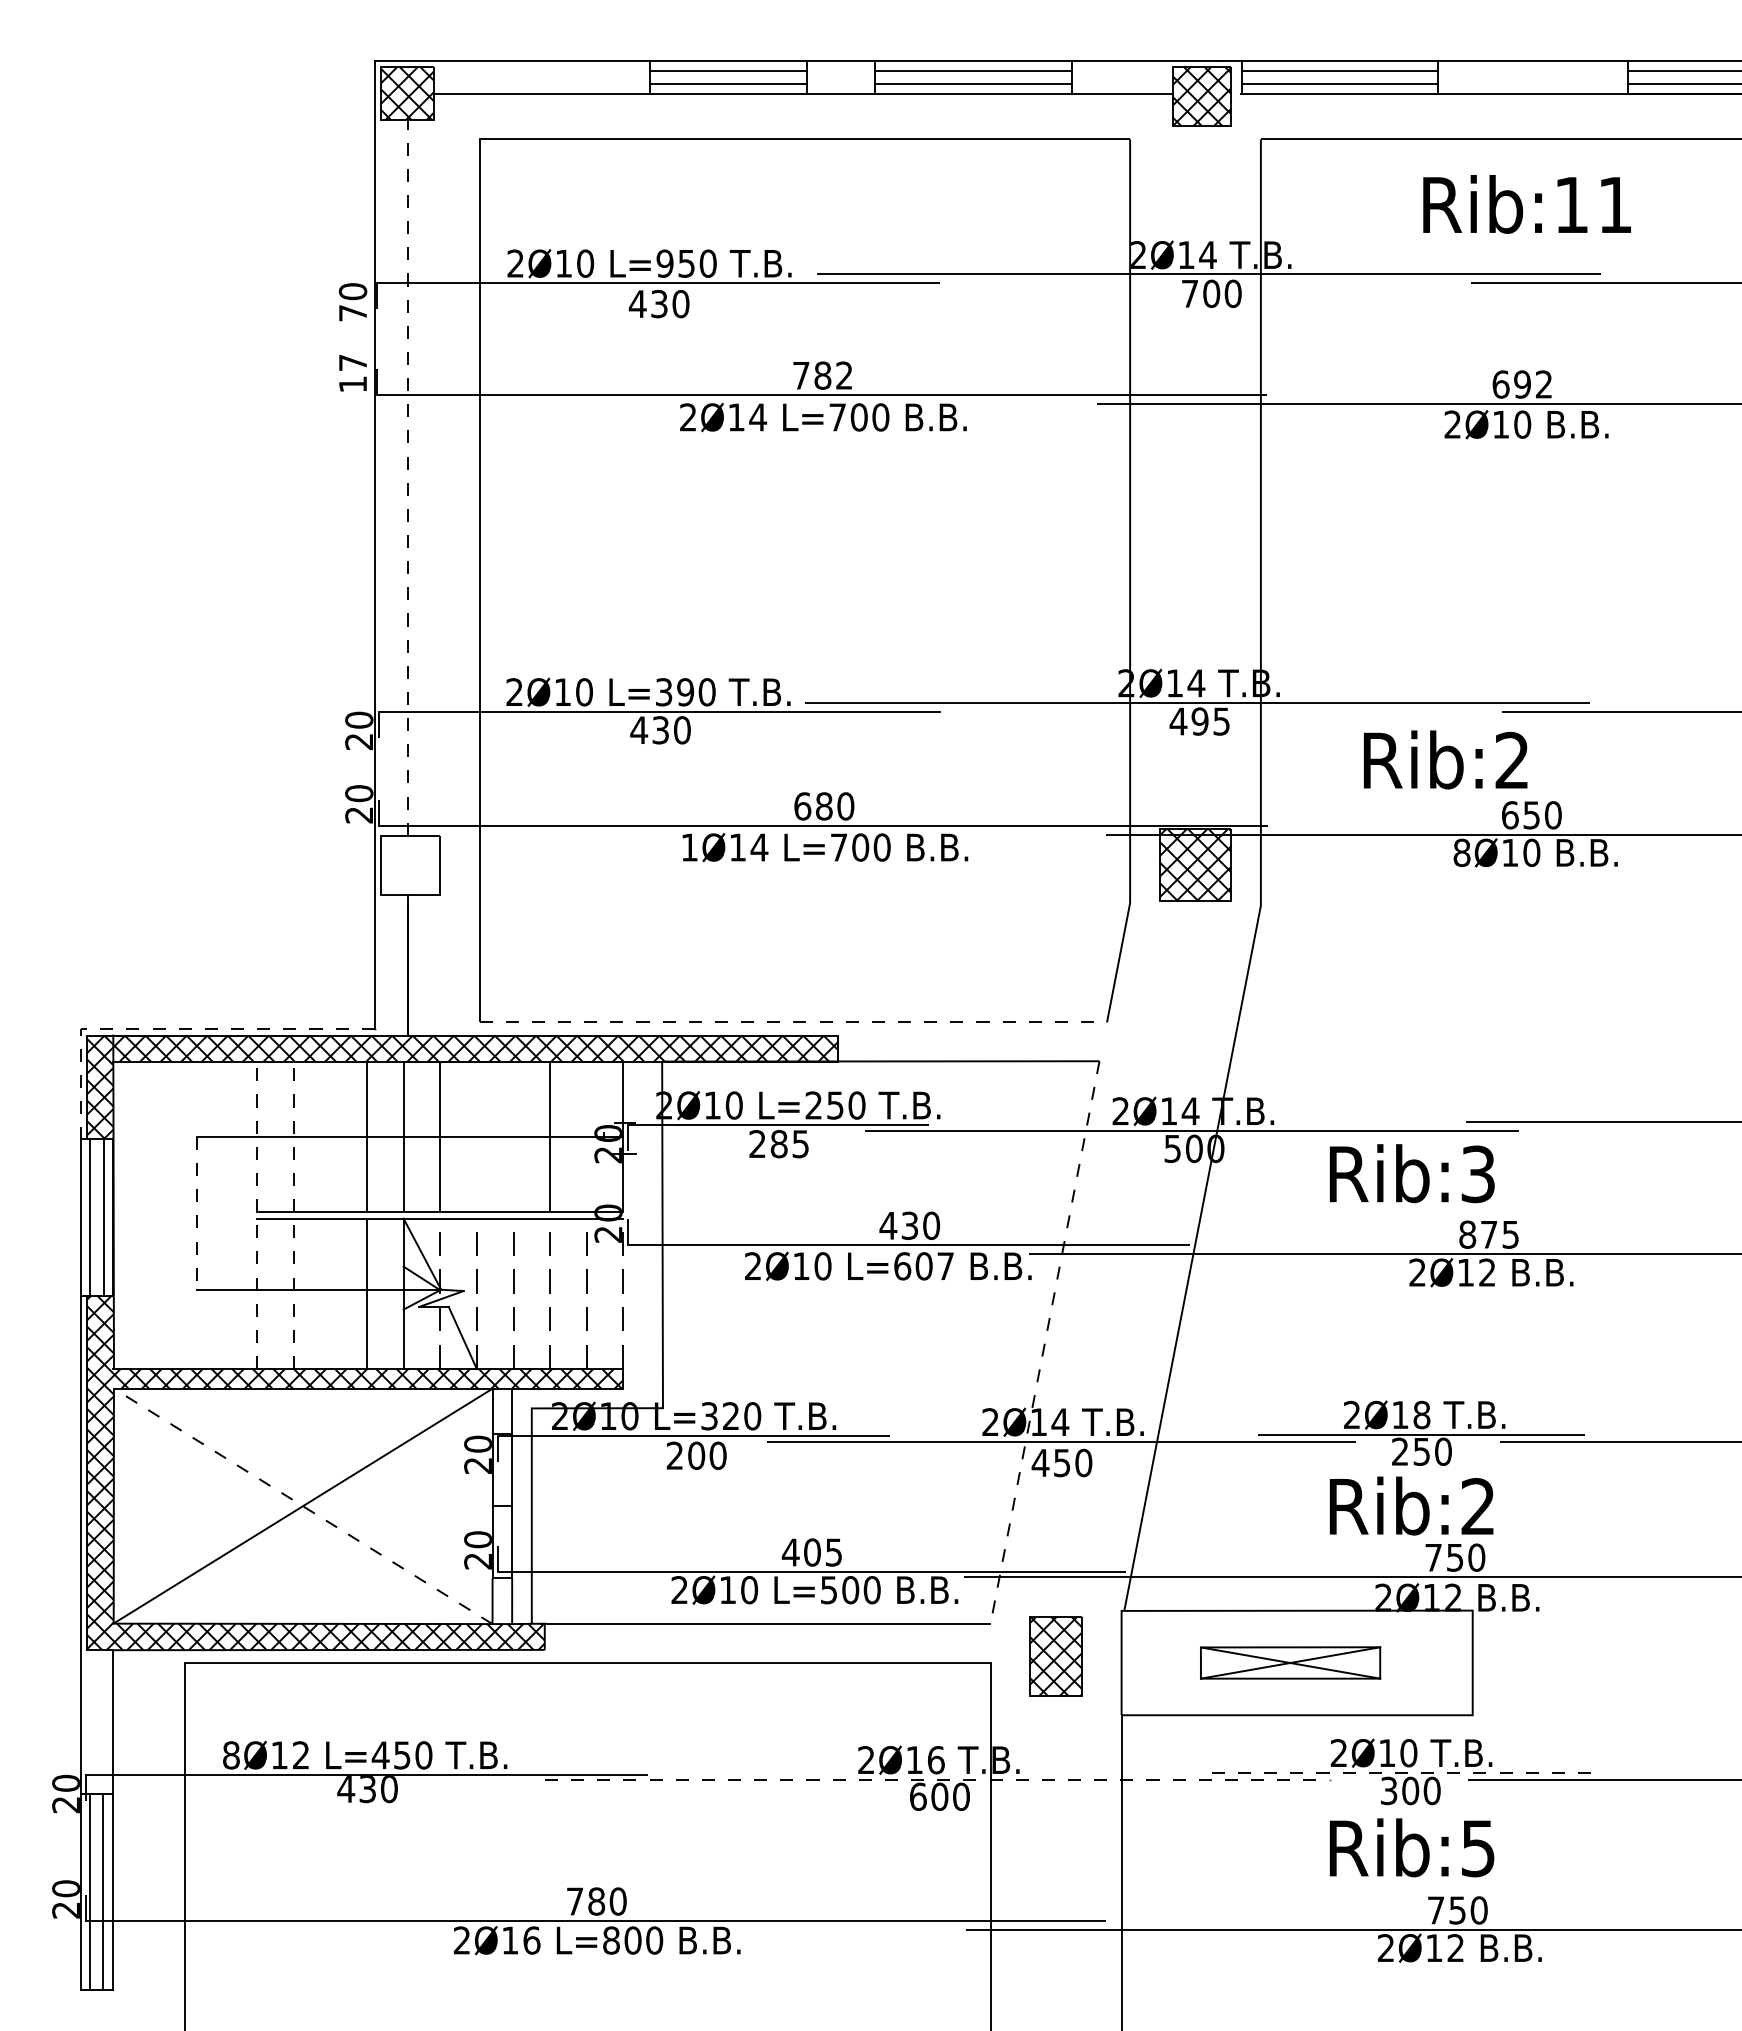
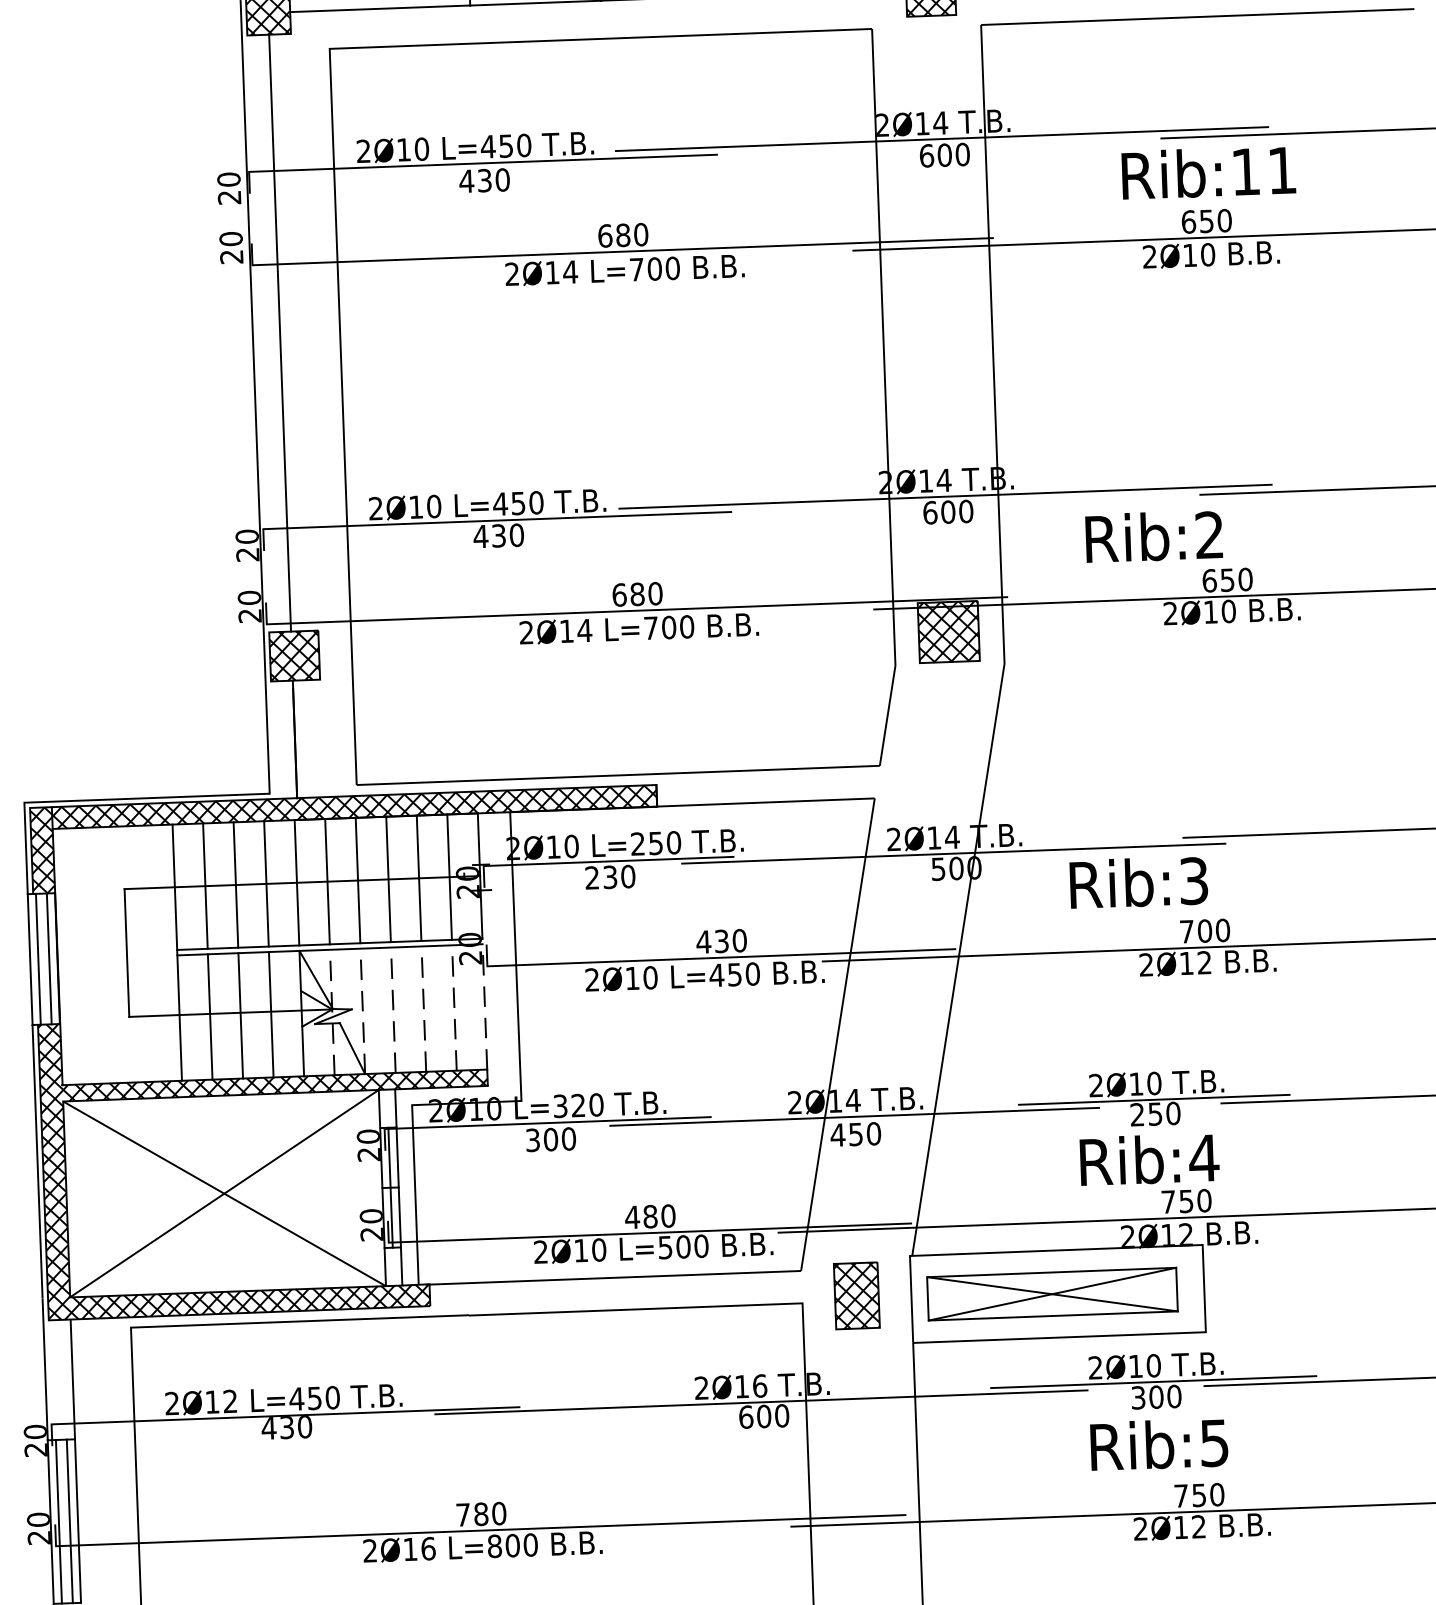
text: (1526, 204) -> (1208, 172), moved
text: (665, 263) -> (488, 146), L=950 -> L=450
text: (1189, 293) -> (926, 155), 700 -> 600
text: (352, 313) -> (229, 197), 70 -> 20
text: (352, 373) -> (231, 247), 17 -> 20
text: (822, 375) -> (622, 235), 782 -> 680
text: (1533, 384) -> (1215, 220), 692 -> 650
line: (407, 477) -> (280, 332), dashed -> solid
text: (674, 692) -> (509, 504), L=390 -> L=450
text: (1199, 721) -> (947, 512), 495 -> 600
text: (689, 847) -> (526, 632), 1Ø14 -> 2Ø14
text: (1461, 852) -> (1170, 613), 8Ø10 -> 2Ø10
hatch: (410, 864) -> (294, 655), added
line: (793, 1022) -> (618, 775), dashed -> solid
line: (172, 1029) -> (101, 800), dashed -> solid
line: (293, 1136) -> (205, 885), dashed -> solid
line: (330, 1136) -> (236, 884), added
line: (476, 1136) -> (357, 880), added
line: (513, 1136) -> (388, 879), added
line: (586, 1136) -> (449, 876), added
text: (789, 1144) -> (618, 877), 285 -> 230
line: (196, 1213) -> (126, 952), dashed -> solid
line: (257, 1215) -> (177, 952), dashed -> solid
text: (1489, 1234) -> (1205, 930), 875 -> 700
text: (923, 1266) -> (734, 974), L=607 -> L=450
line: (293, 1293) -> (209, 1016), dashed -> solid
line: (330, 1293) -> (240, 1015), added
line: (1045, 1342) -> (838, 1034), dashed -> solid
text: (1421, 1414) -> (1153, 1083), 2Ø18 -> 2Ø10
text: (674, 1455) -> (532, 1140), 200 -> 300
line: (303, 1506) -> (224, 1193), dashed -> solid
line: (502, 1506) -> (390, 1187), added
text: (1478, 1506) -> (1204, 1158), Rib:2 -> Rib:4
text: (823, 1552) -> (659, 1216), 405 -> 480
part: (1290, 1662) -> (1052, 1293), size x1.67
text: (231, 1755) -> (172, 1403), 8Ø12 -> 2Ø12
line: (1408, 1772) -> (1154, 1381), dashed -> solid
line: (937, 1779) -> (761, 1402), dashed -> solid

